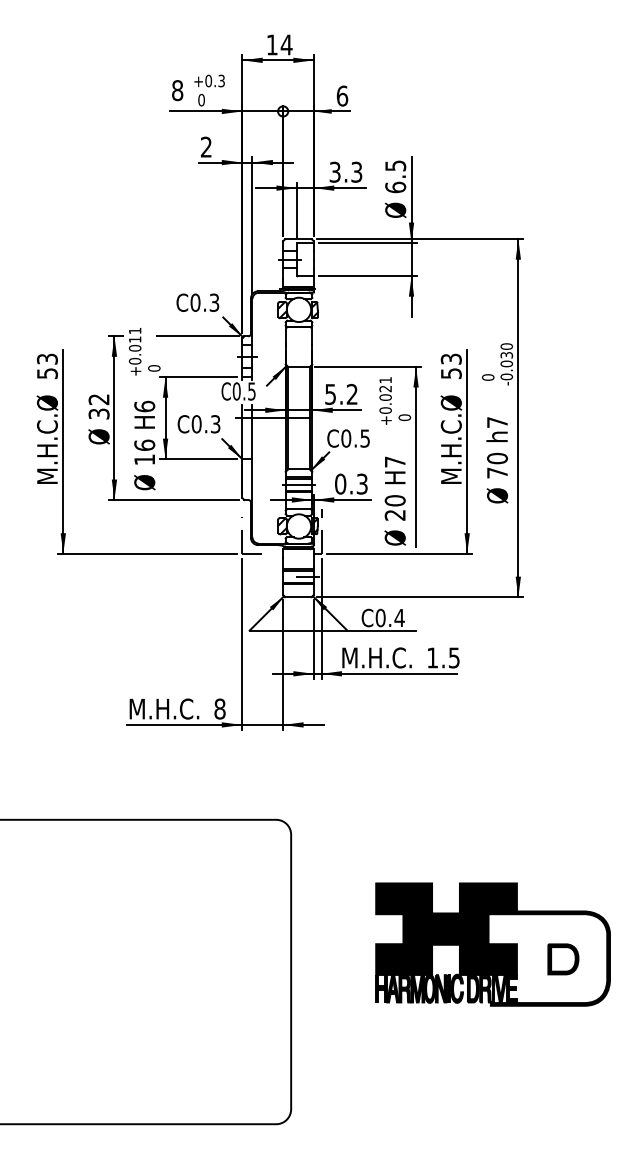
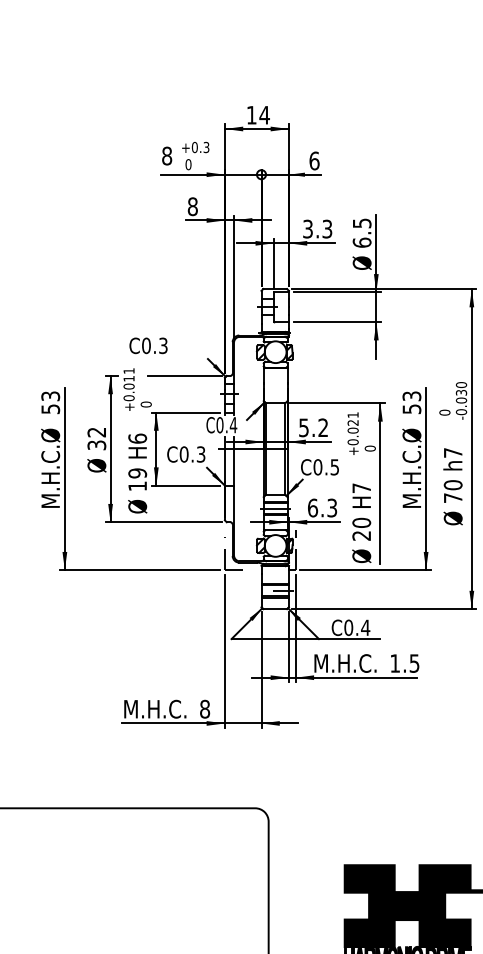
text: (206, 146) -> (192, 206), 2 -> 8
text: (197, 302) -> (148, 345), moved
text: (251, 391) -> (233, 425), C0.5 -> C0.4
text: (144, 445) -> (137, 473), 16 -> 19
text: (340, 483) -> (312, 507), 0.3 -> 6.3

